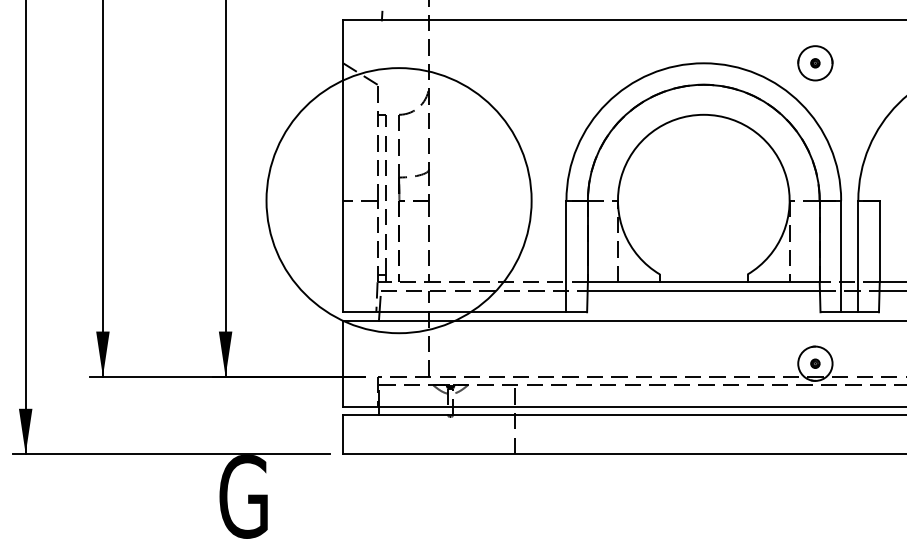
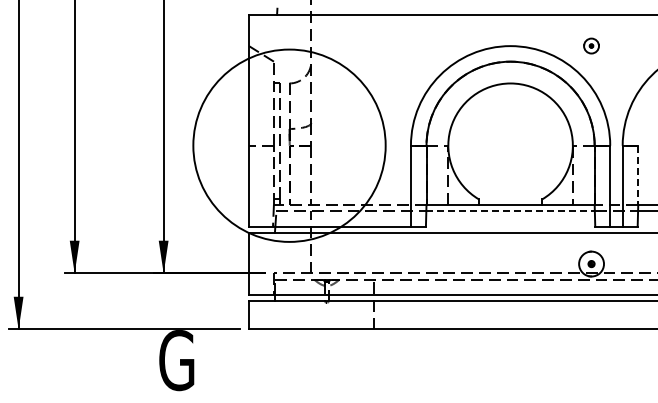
part: (815, 62) -> (591, 45), size x0.6
line: (880, 241) -> (638, 175), solid -> dashed
line: (705, 291) -> (511, 211), solid -> dashed

